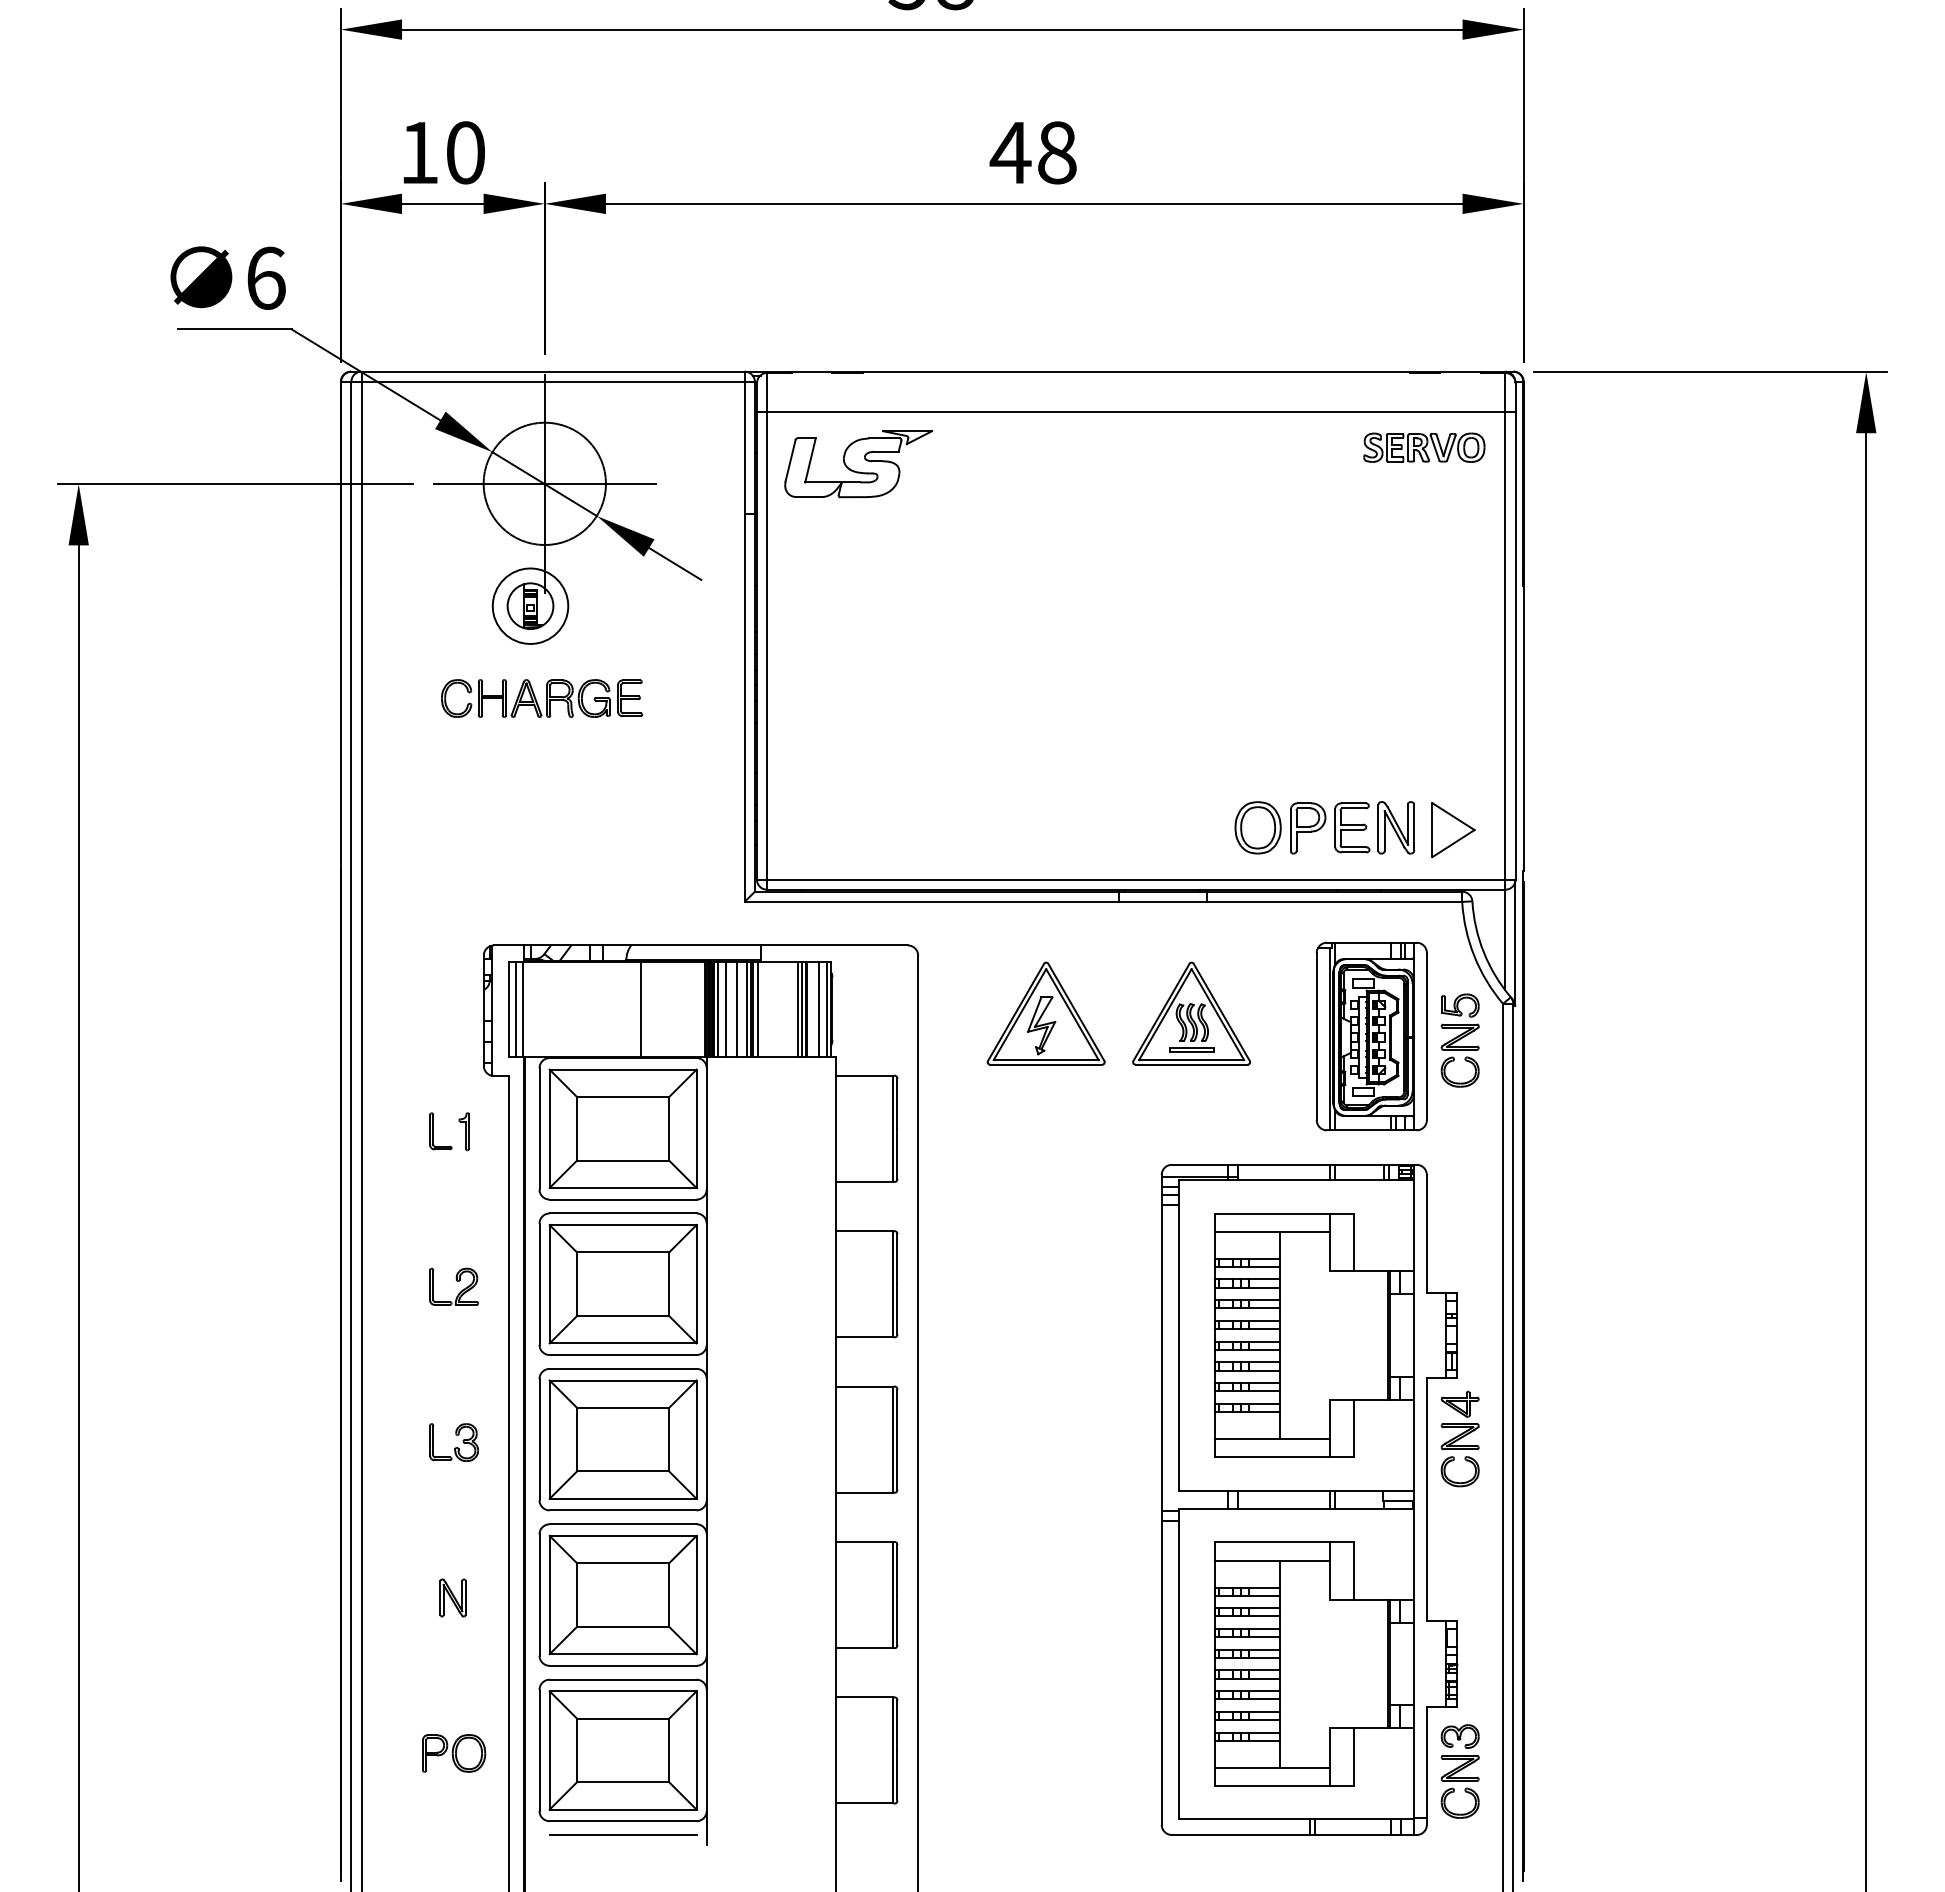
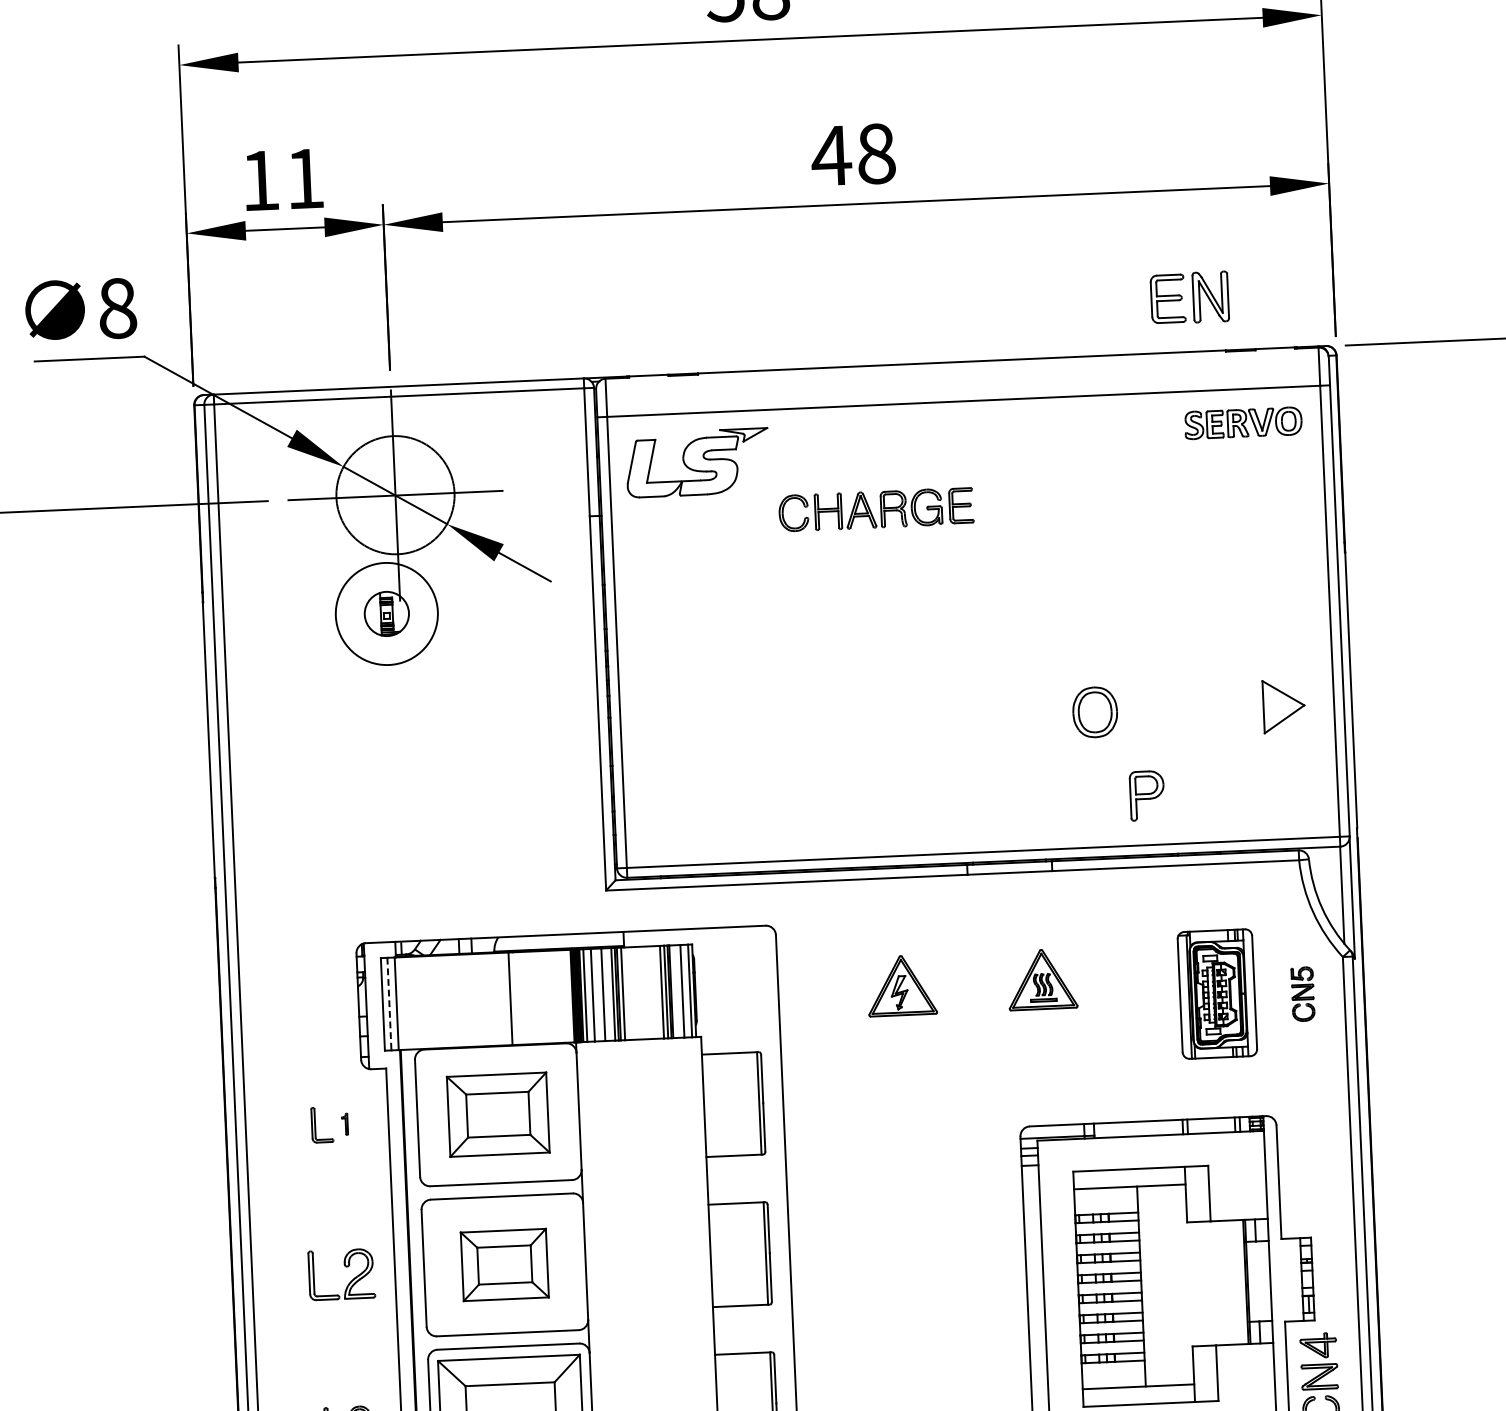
text: (465, 152) -> (304, 178), 10 -> 11
text: (266, 277) -> (118, 307), 6 -> 8
circle: (530, 605) -> (386, 613), size x1.4
part: (542, 698) -> (876, 509), moved
part: (1257, 827) -> (1094, 712), moved
part: (1374, 827) -> (1189, 297), moved
part: (1453, 830) -> (1284, 706), moved
line: (515, 1009) -> (389, 1004), solid -> dashed
part: (1045, 1013) -> (901, 985), size x0.6
part: (1191, 1013) -> (1042, 979), size x0.6
part: (1371, 1036) -> (1217, 994), size x0.7
part: (1459, 1040) -> (1302, 994), size x0.6
part: (622, 1128) -> (497, 1114), size x0.7
part: (463, 1131) -> (344, 1124), size x0.6
part: (622, 1284) -> (504, 1265), size x0.6
part: (453, 1286) -> (341, 1274), size x1.4

